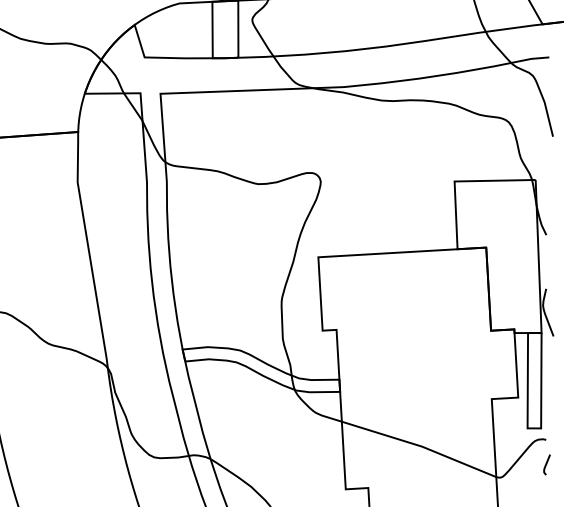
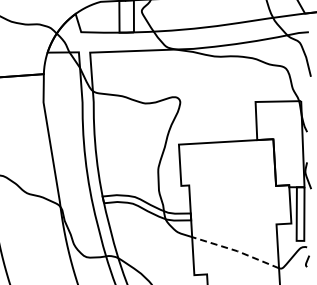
line: (420, 445) -> (236, 250), solid -> dashed

